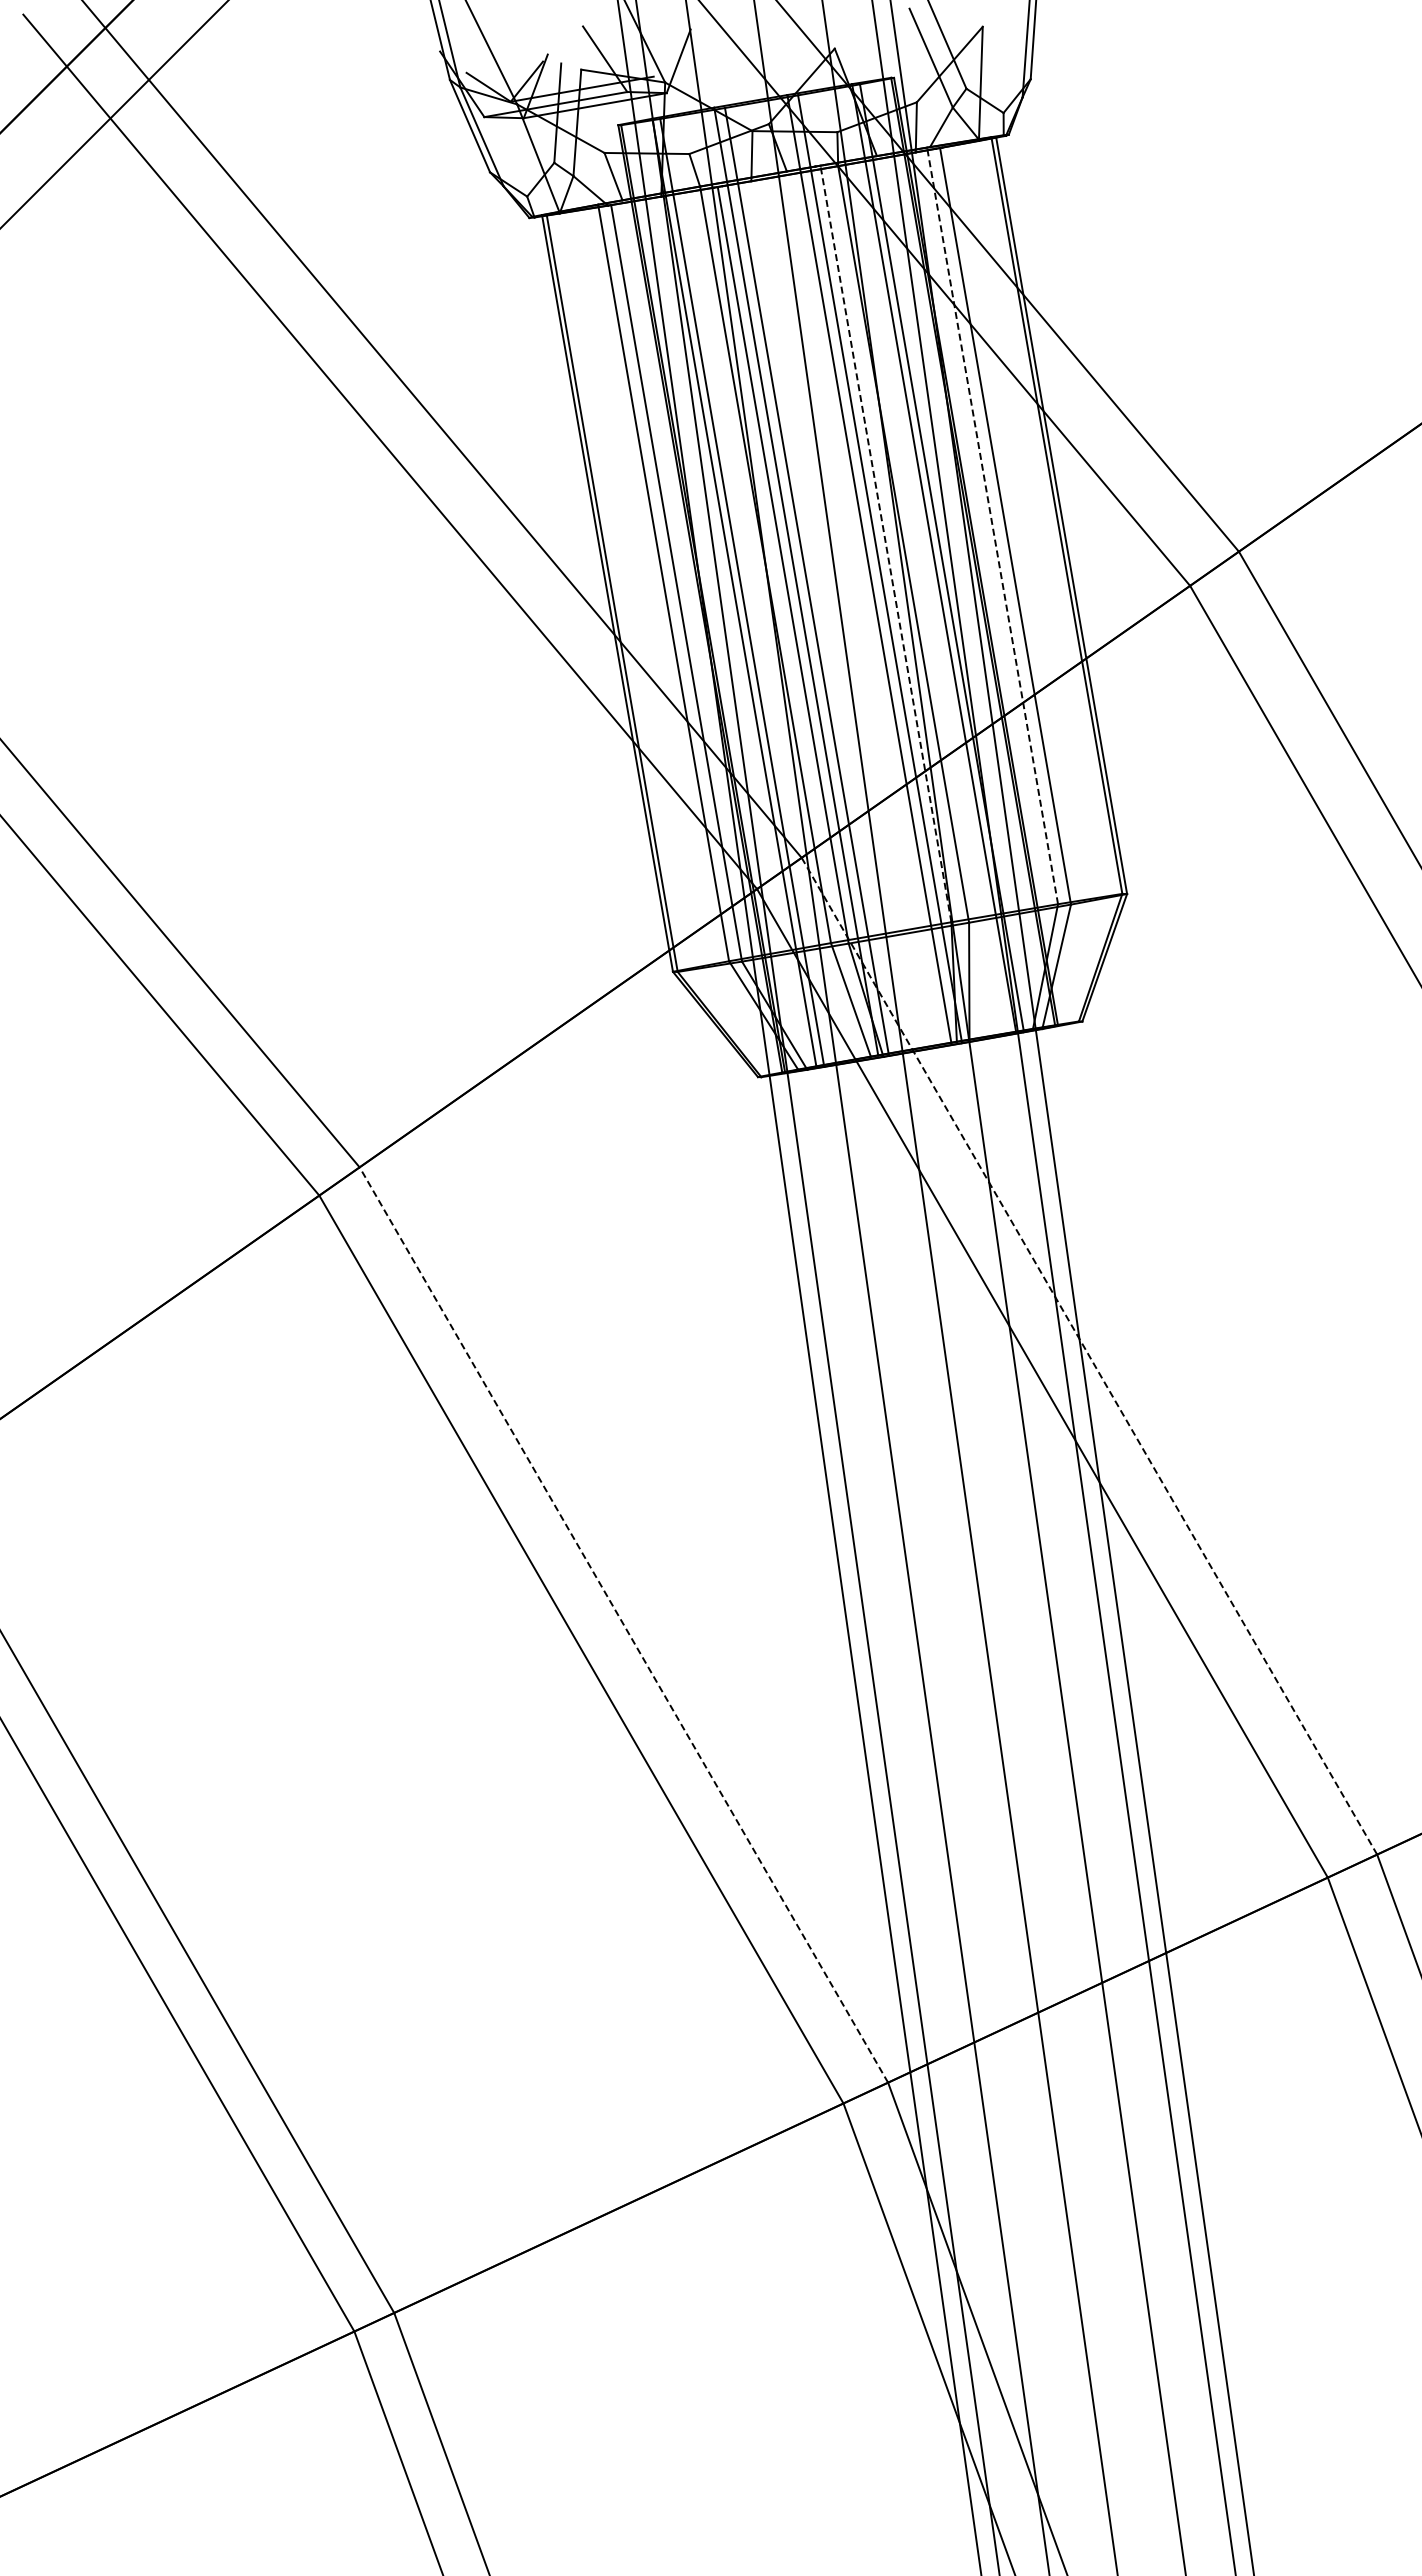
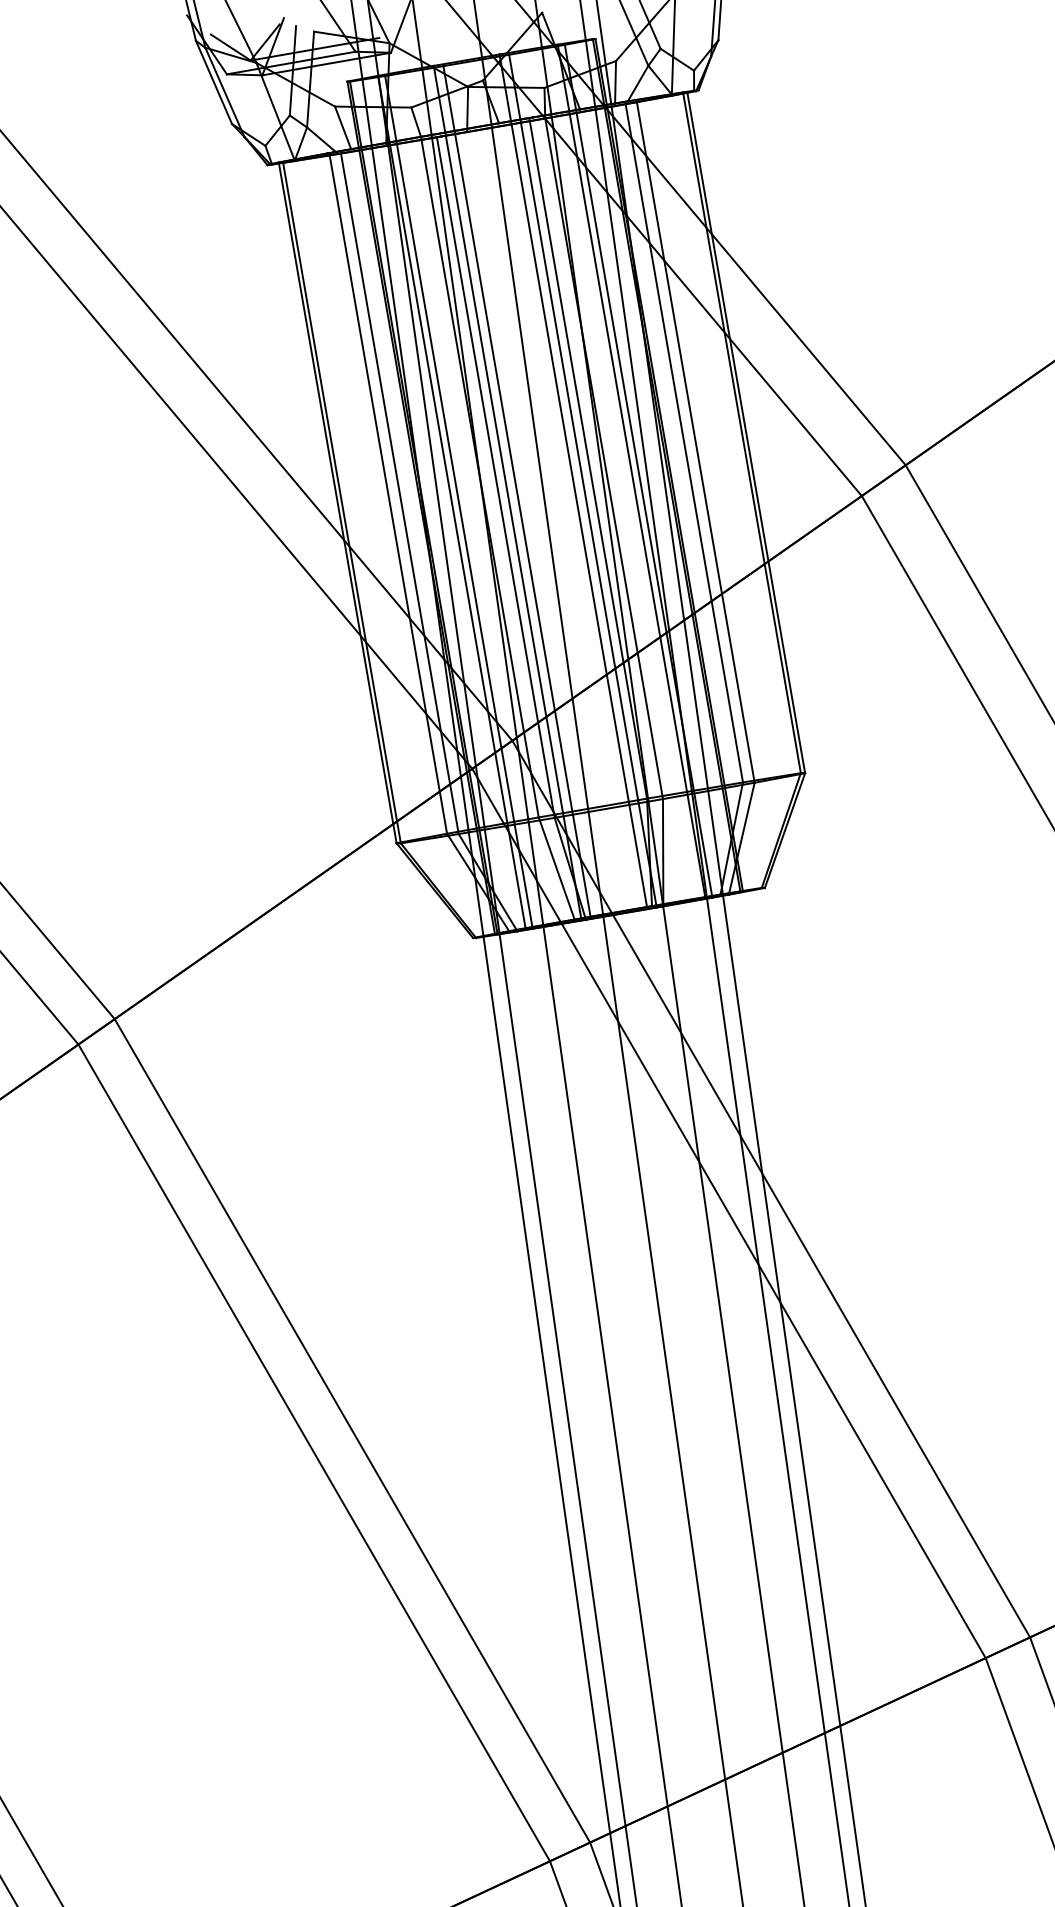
line: (992, 525) -> (684, 441), dashed -> solid
line: (885, 543) -> (587, 457), dashed -> solid
line: (1089, 1355) -> (771, 1188), dashed -> solid
line: (623, 1624) -> (352, 1430), dashed -> solid

